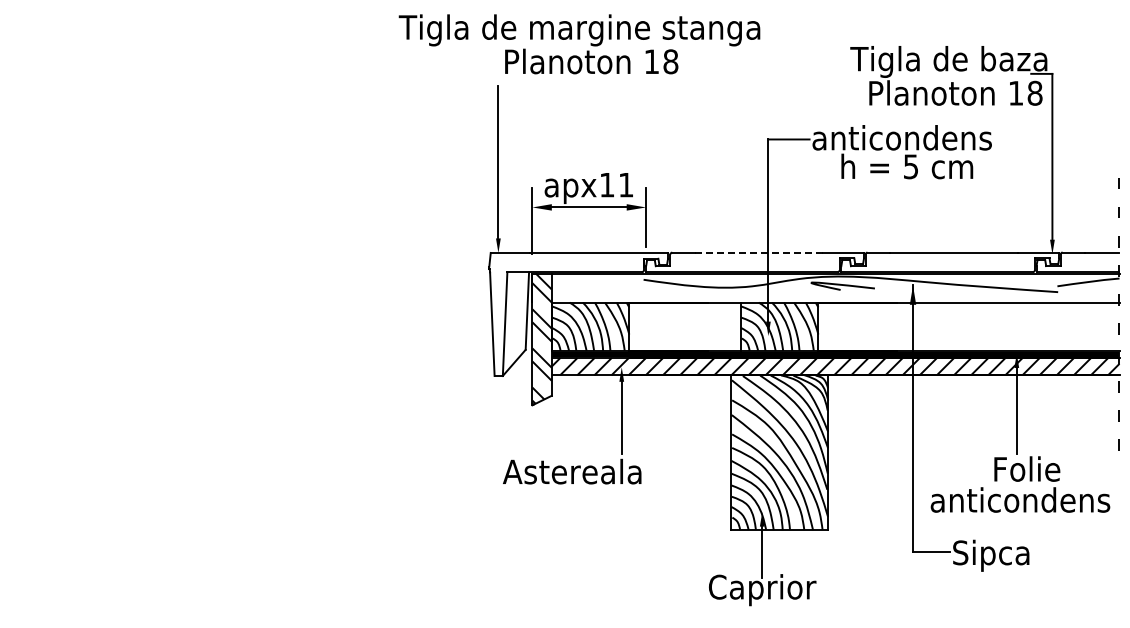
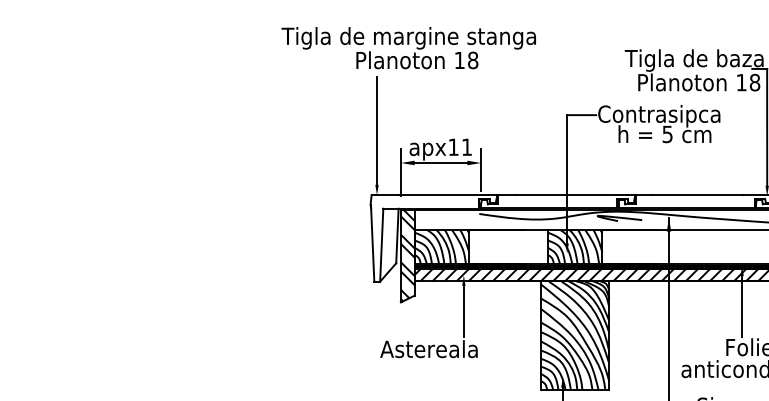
text: (579, 44) -> (408, 48), moved
text: (901, 141) -> (660, 116), anticondens -> Contrasipca
line: (759, 252) -> (560, 194), dashed -> solid

